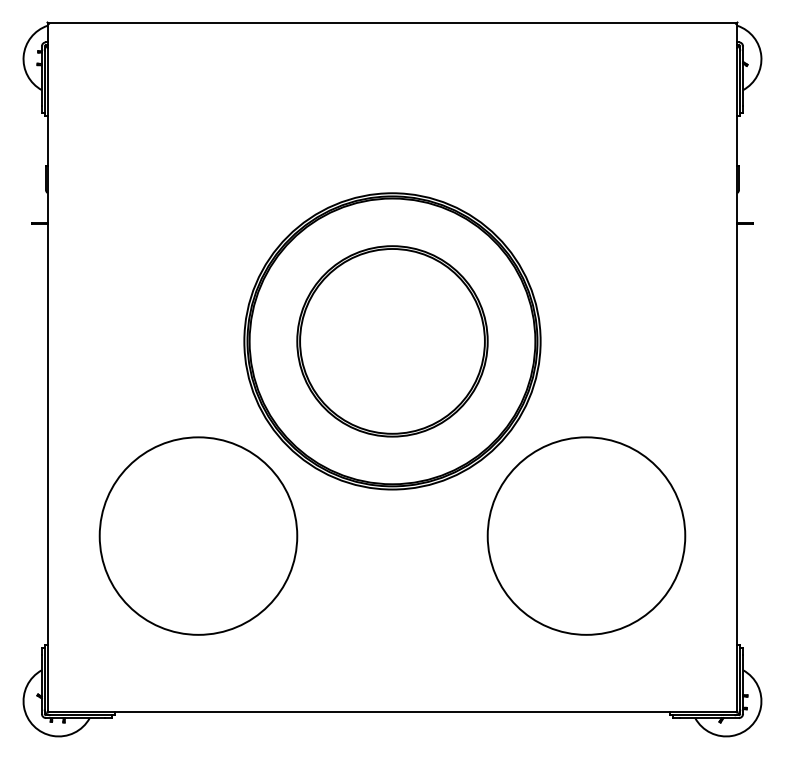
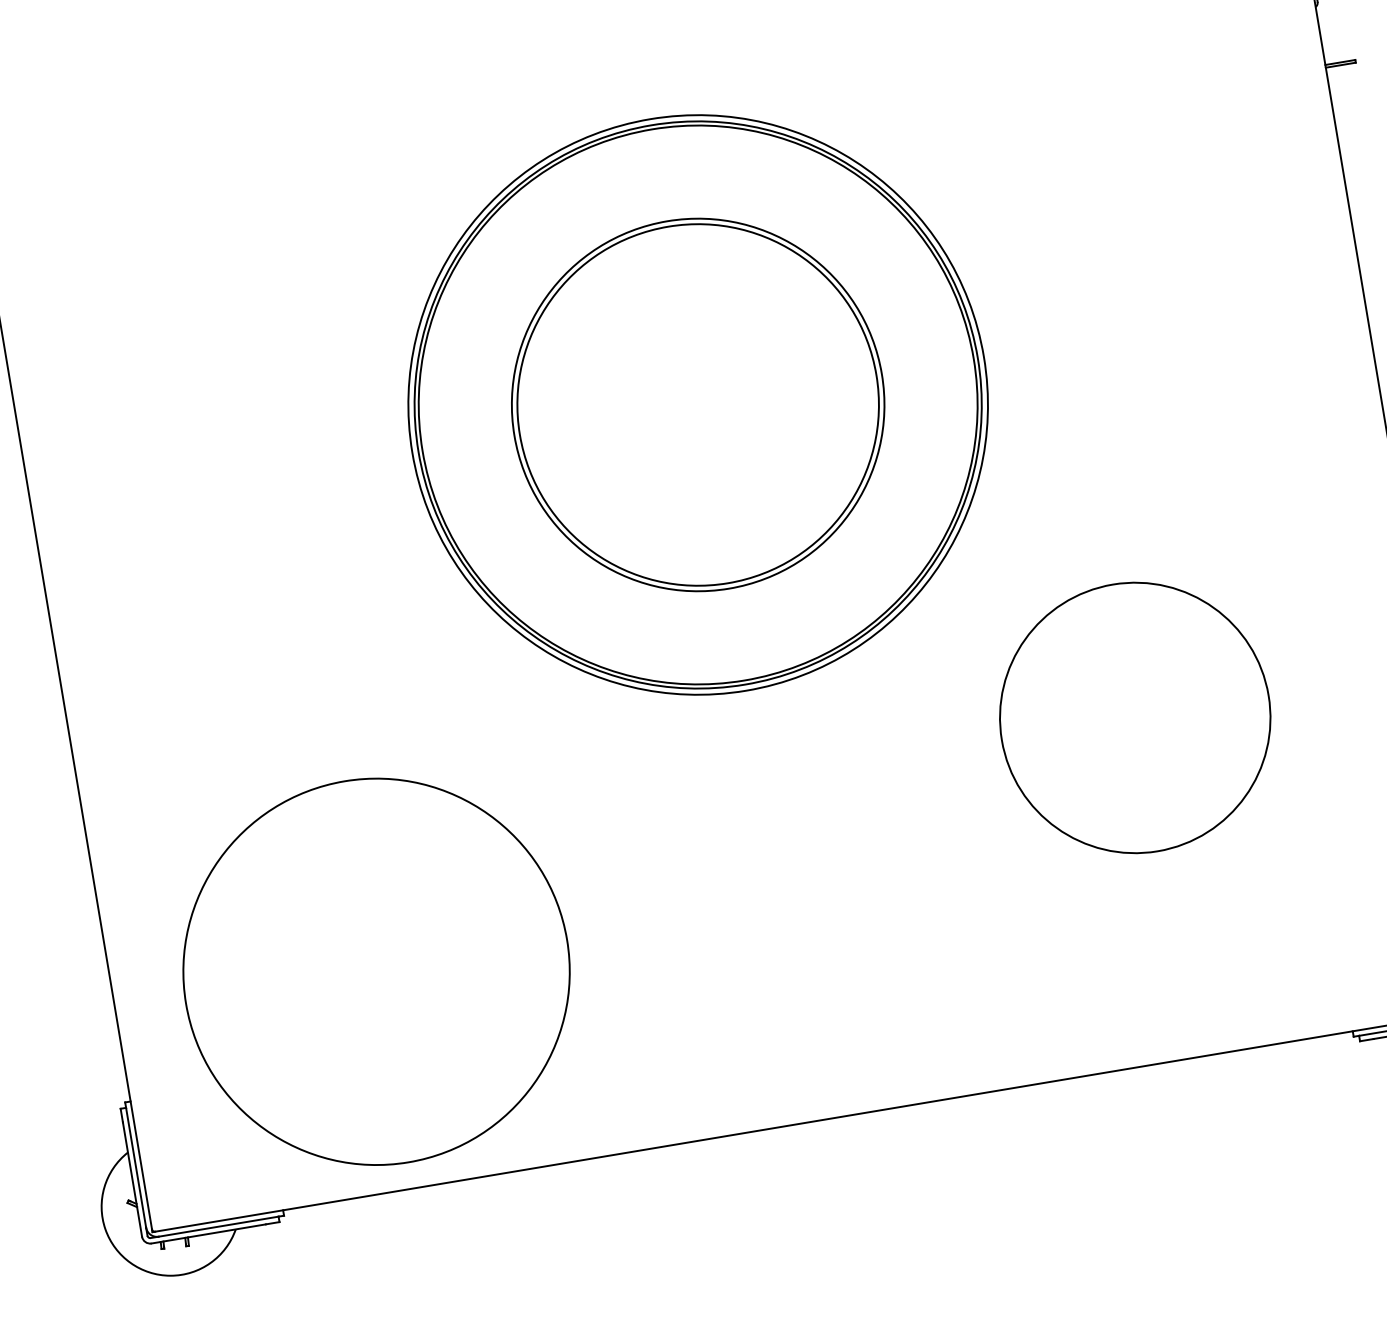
circle: (198, 535) -> (376, 970), moved
circle: (586, 535) -> (1135, 716), size x0.7

